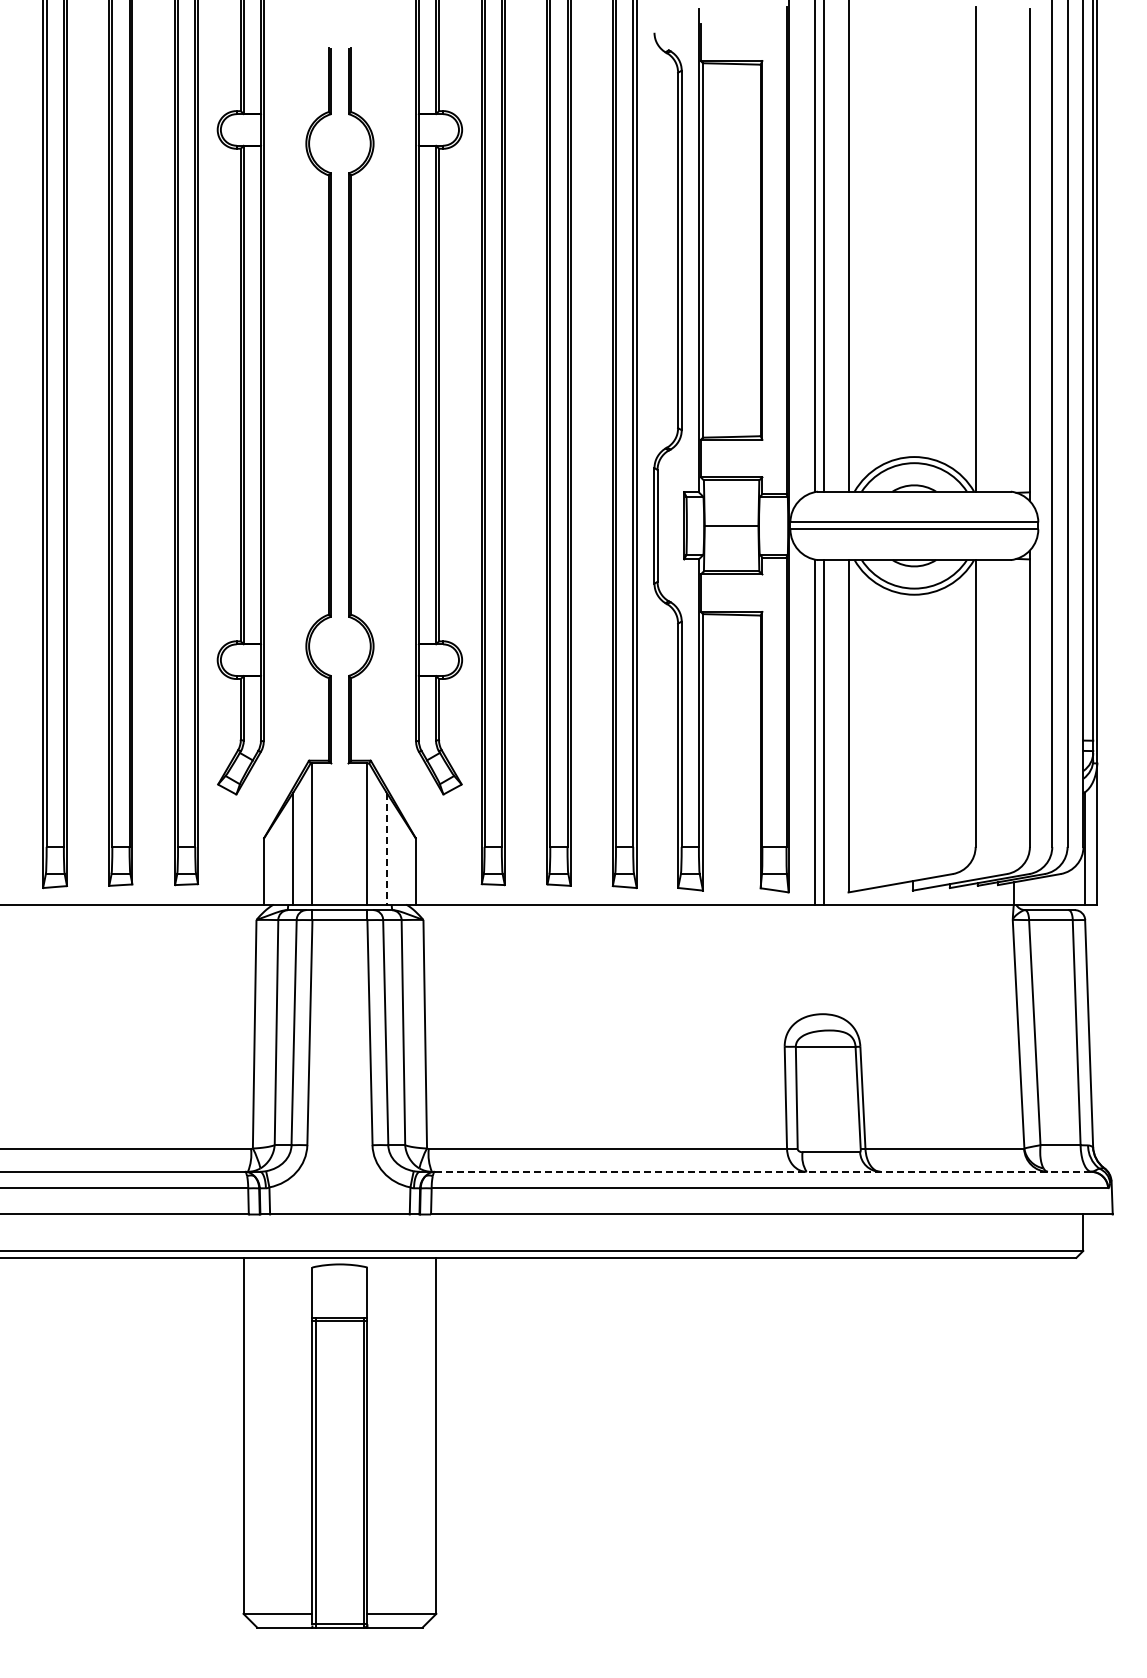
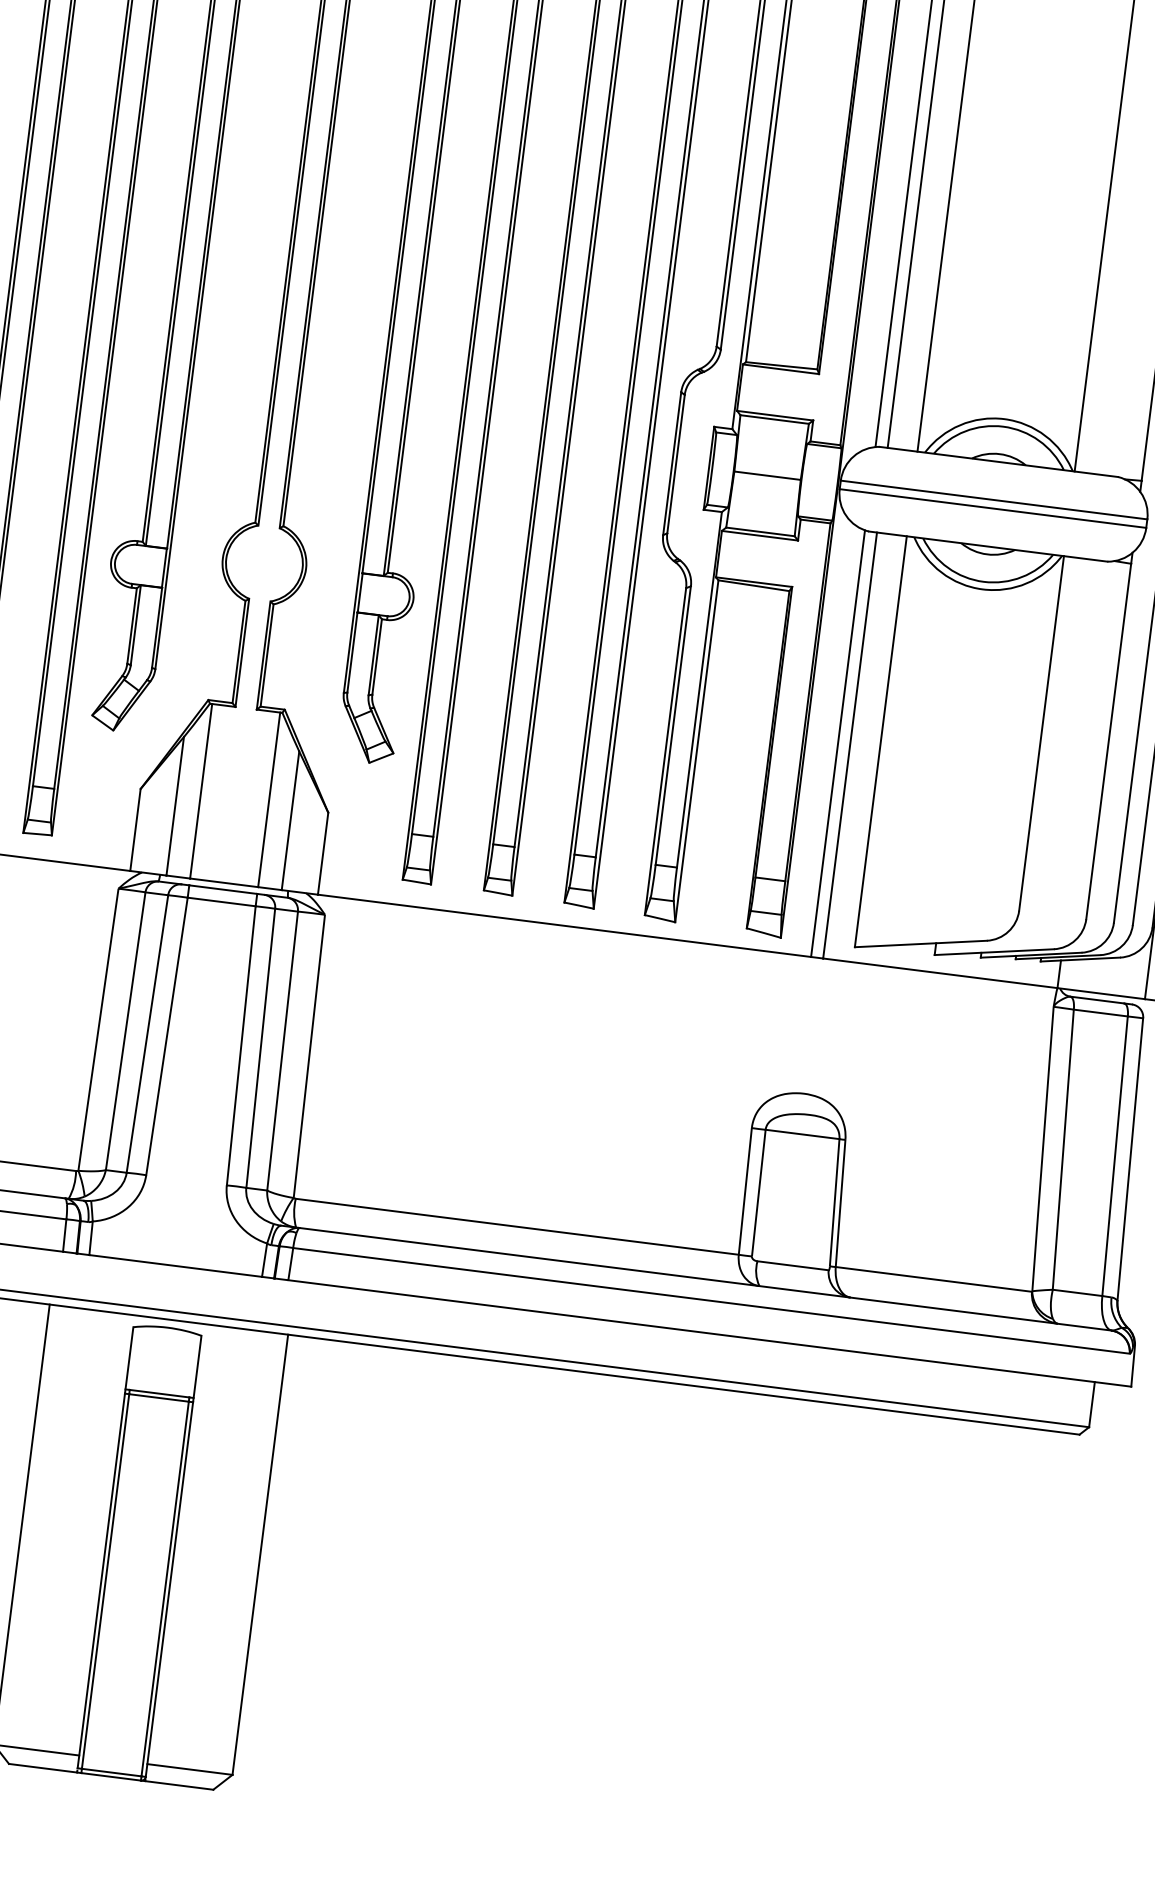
line: (386, 849) -> (290, 821), dashed -> solid
line: (763, 1171) -> (706, 1278), dashed -> solid

